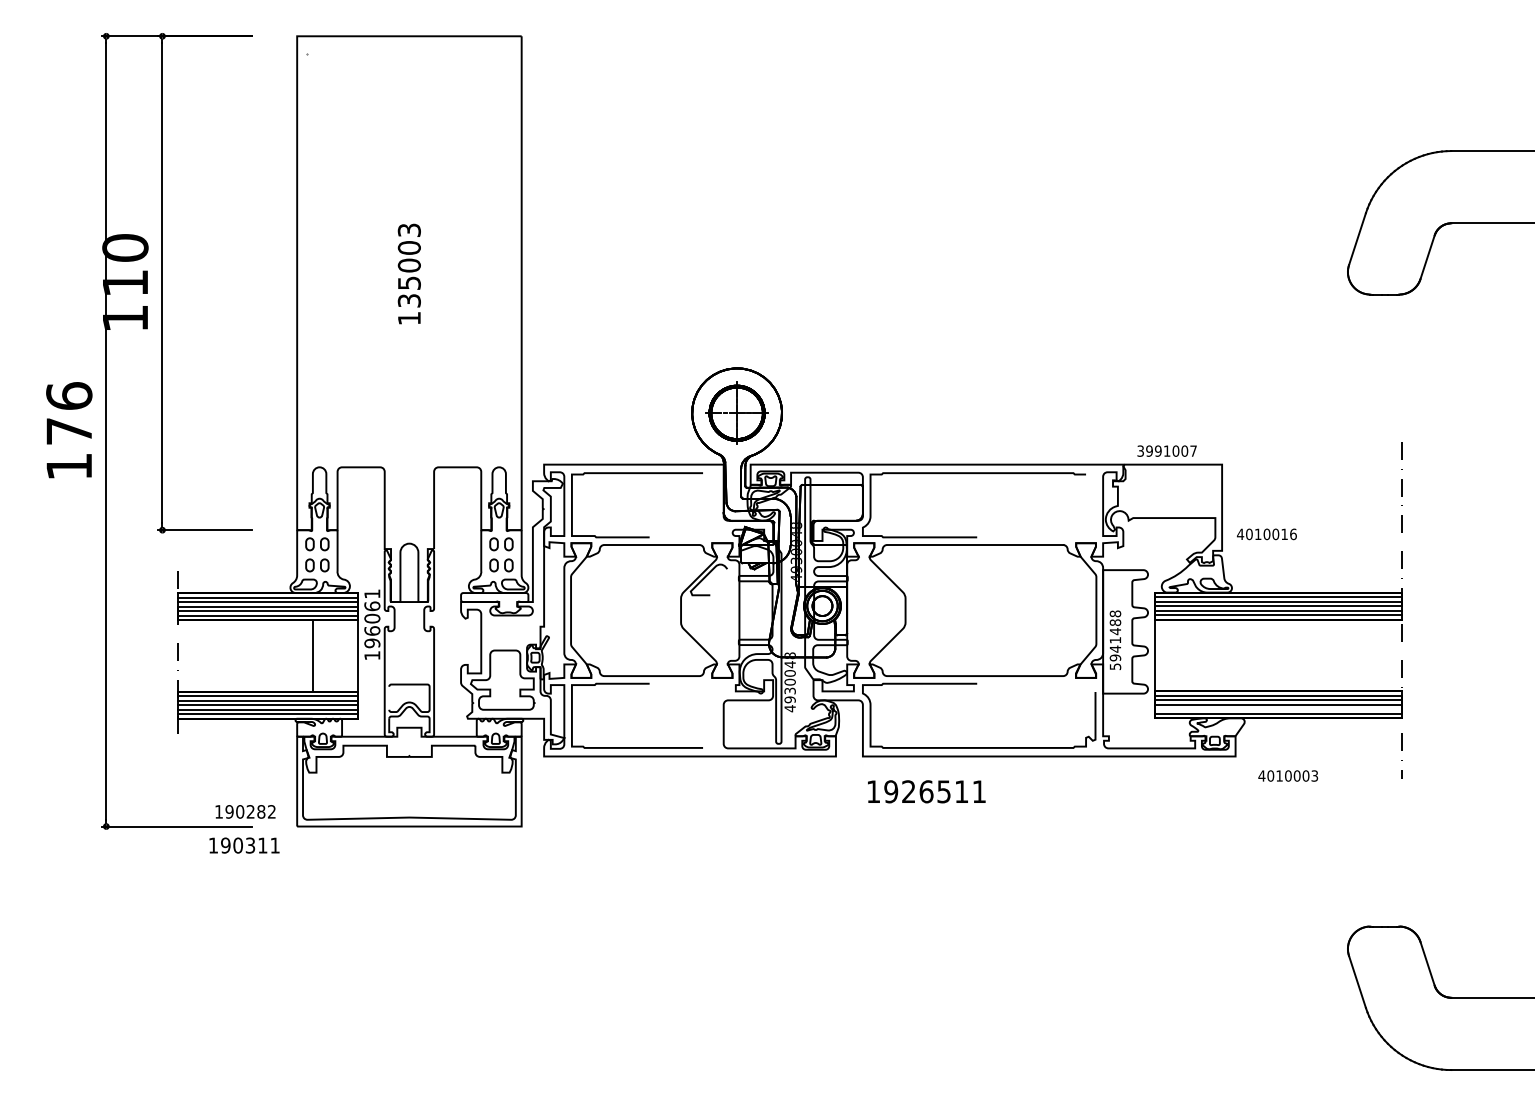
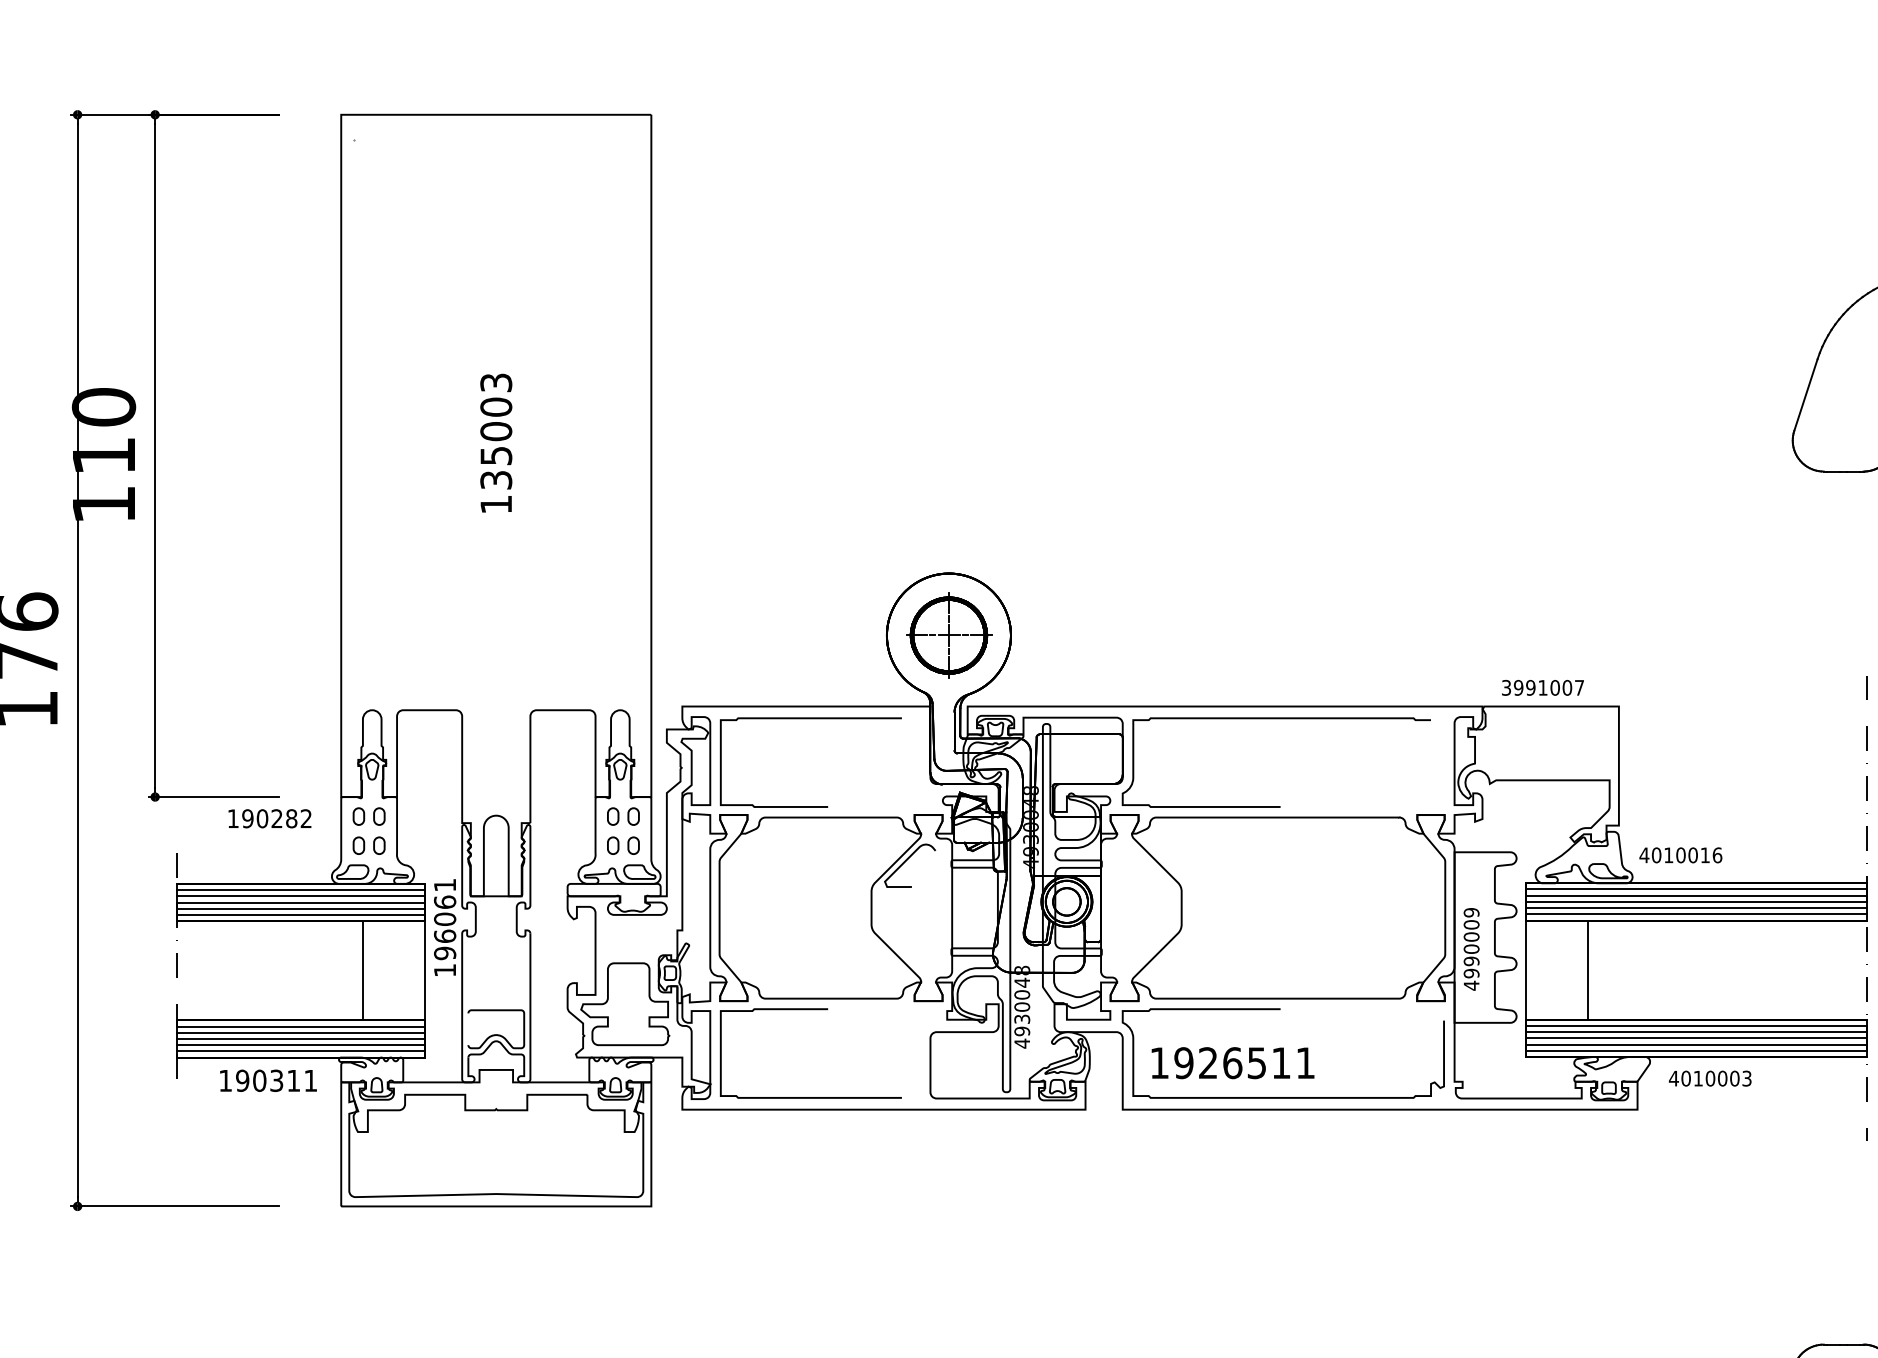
text: (1266, 534) -> (1680, 855), moved
text: (1115, 640) -> (1471, 949), 5941488 -> 4990009
line: (1199, 655) -> (1587, 970), added
line: (1277, 709) -> (1695, 1044), added
text: (1288, 775) -> (1710, 1077), moved
text: (926, 791) -> (1232, 1062), moved
text: (245, 811) -> (269, 818), moved
text: (244, 845) -> (268, 1080), moved

